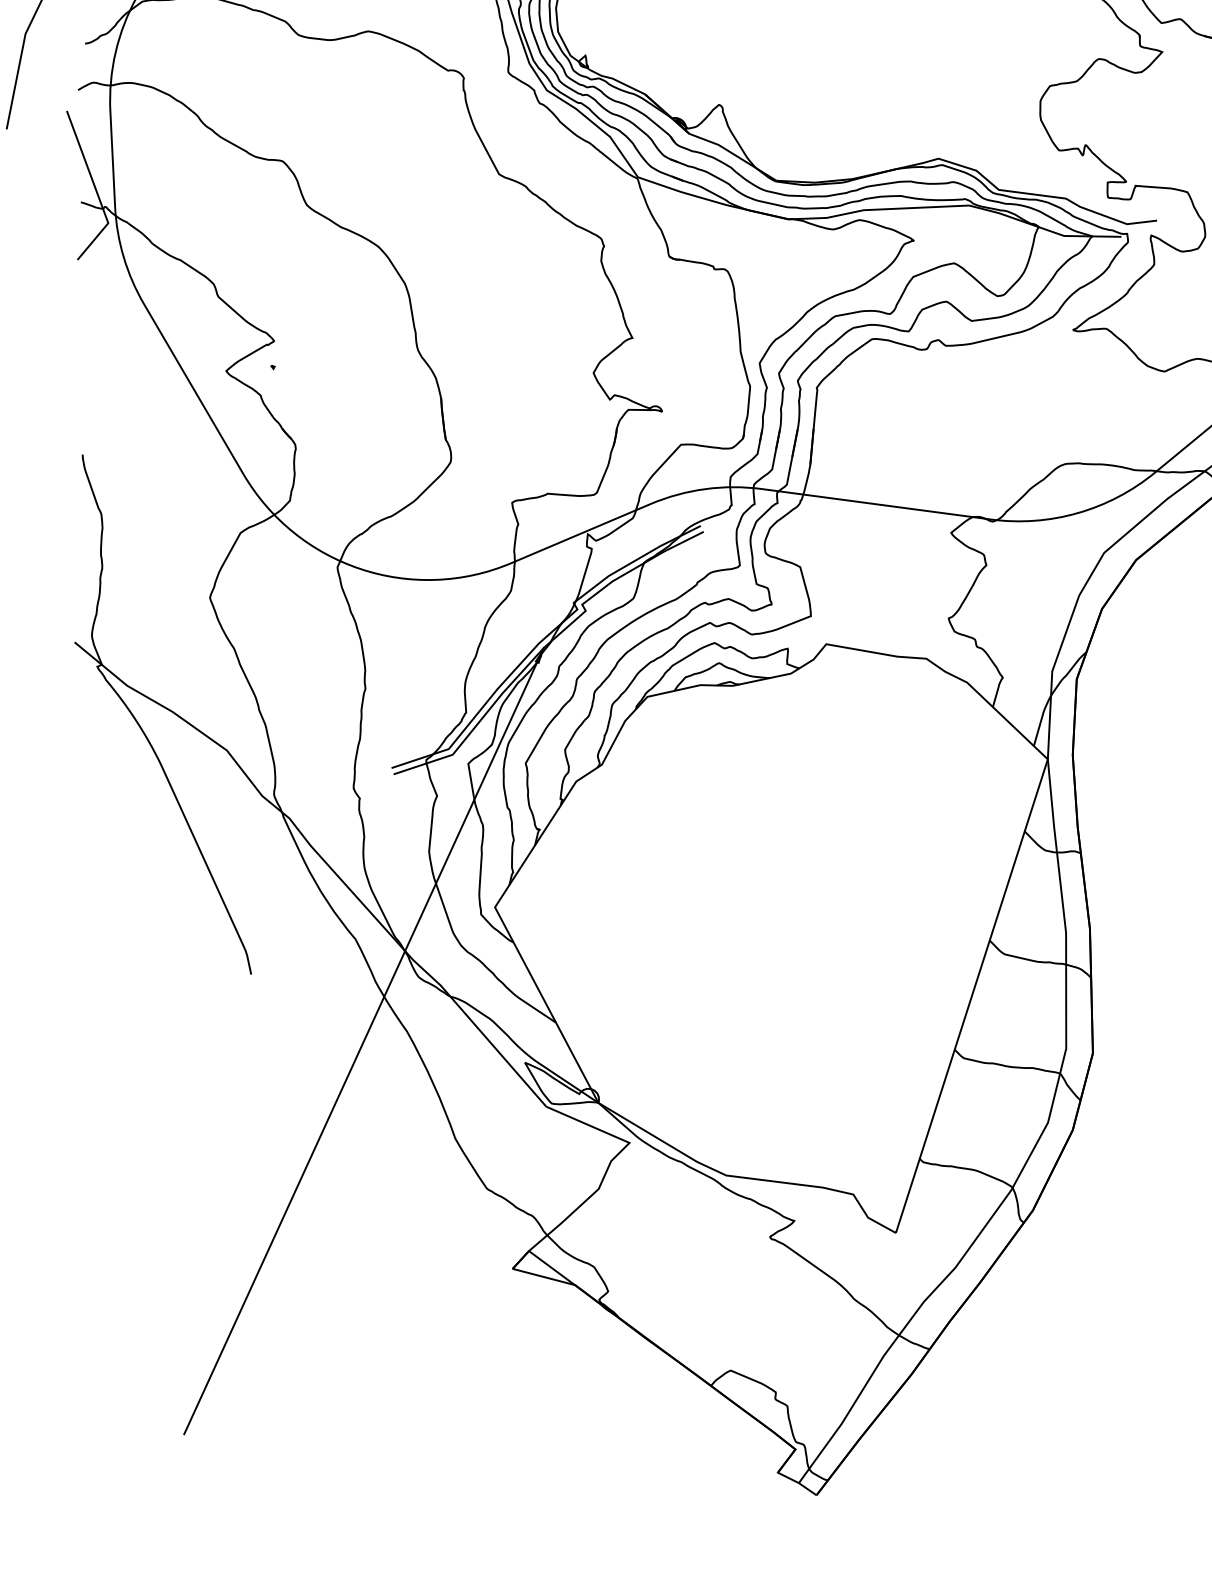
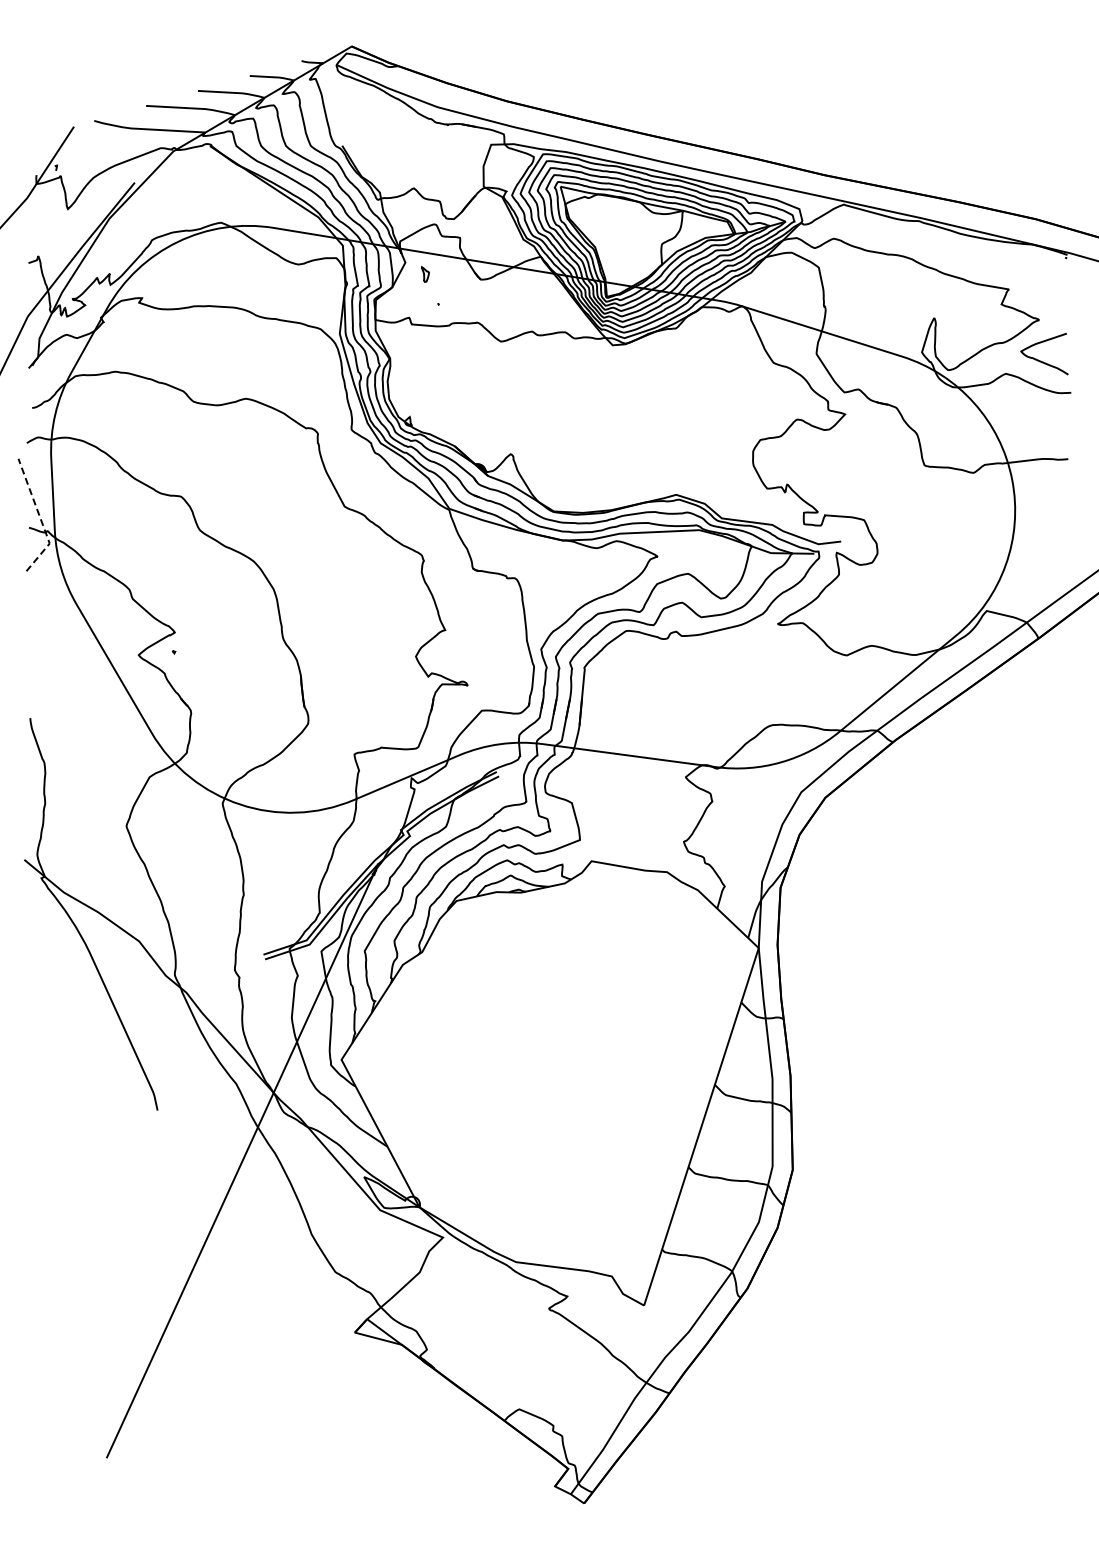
line: (96, 190) -> (40, 518), solid -> dashed

